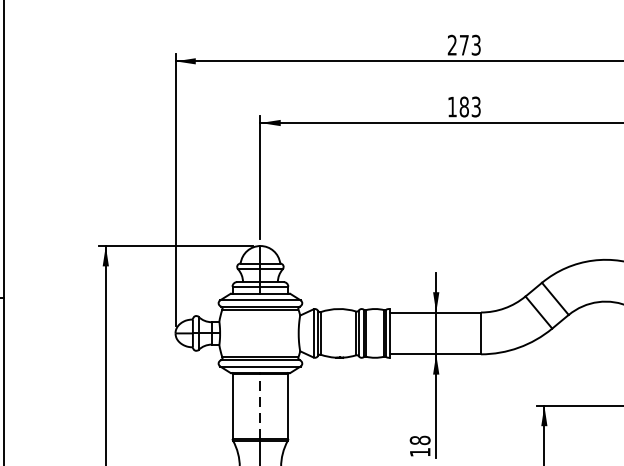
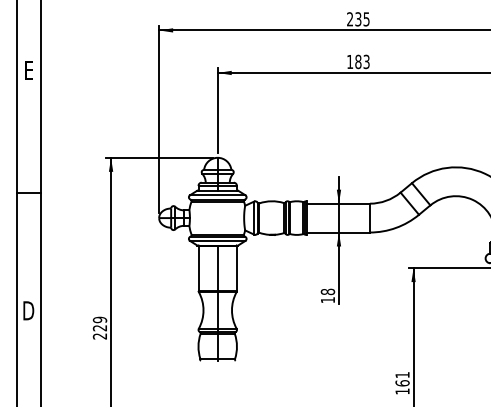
text: (470, 45) -> (362, 19), 273 -> 235
line: (260, 406) -> (217, 268), dashed -> solid

